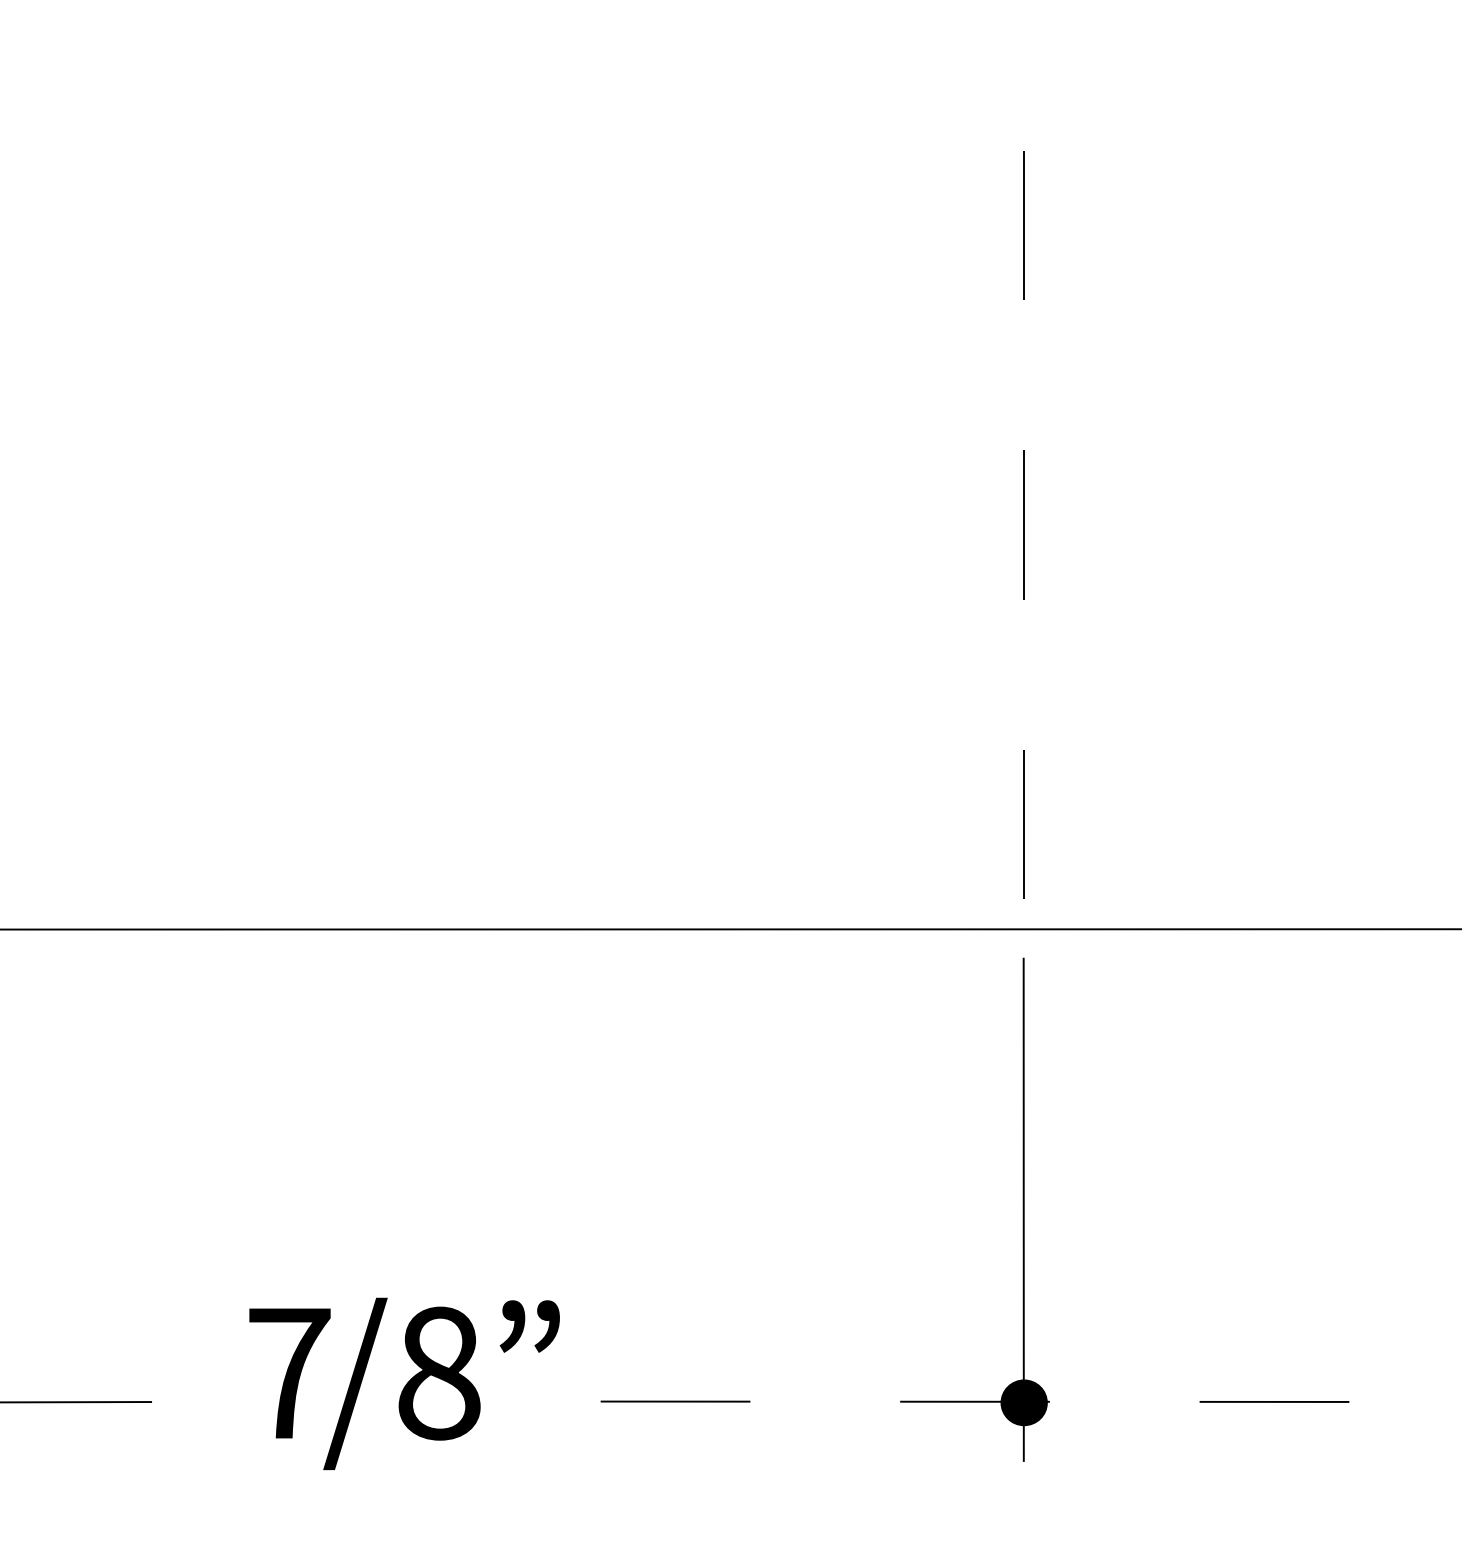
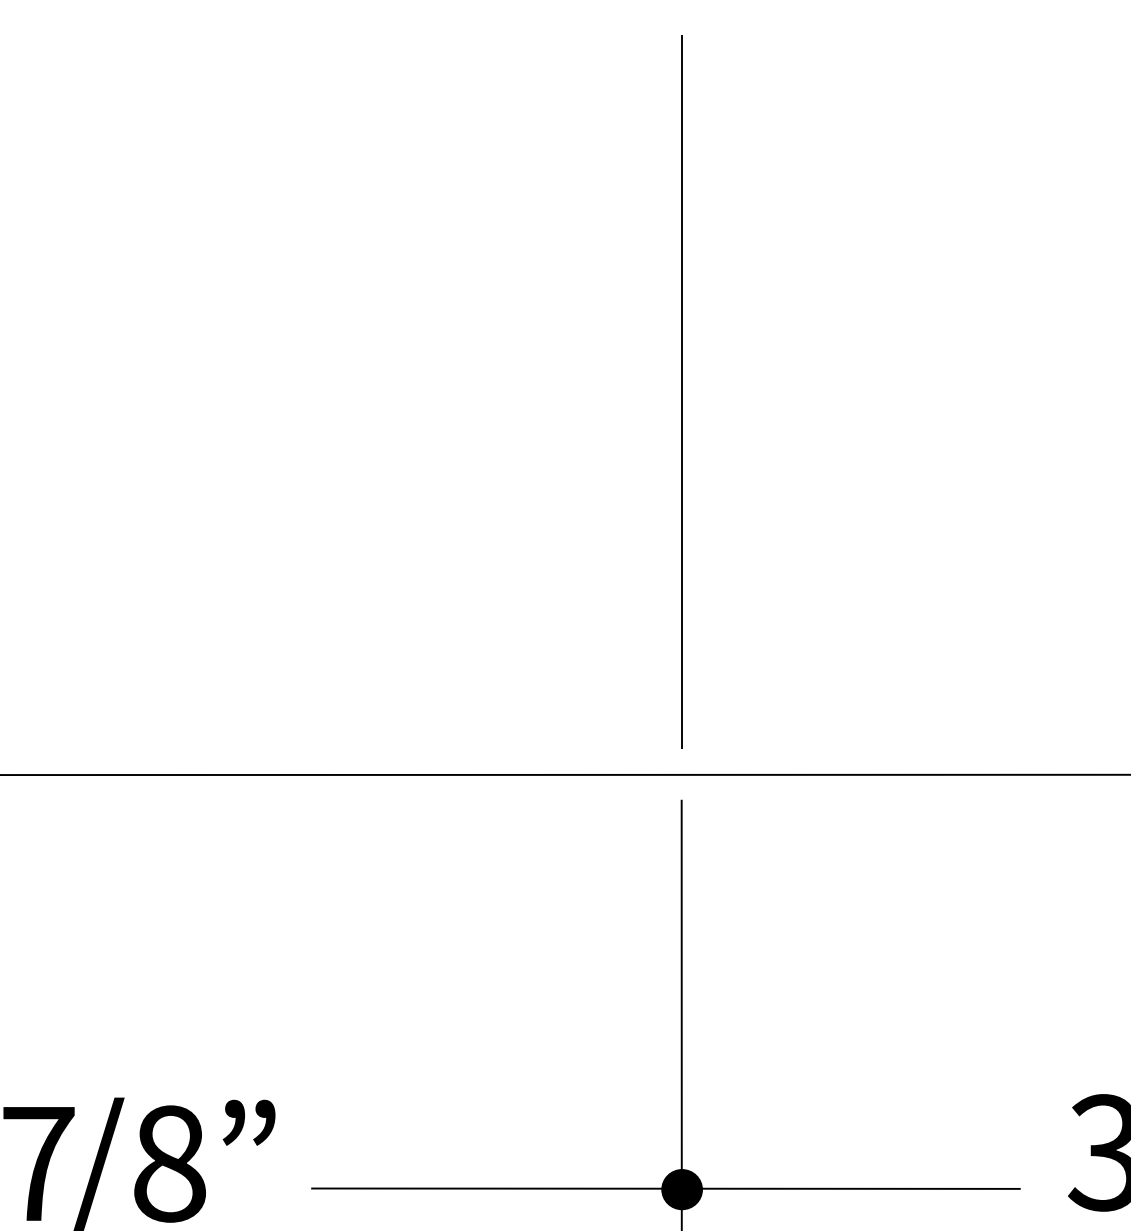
line: (1023, 491) -> (681, 391), dashed -> solid
line: (1006, 1401) -> (666, 1188), dashed -> solid

